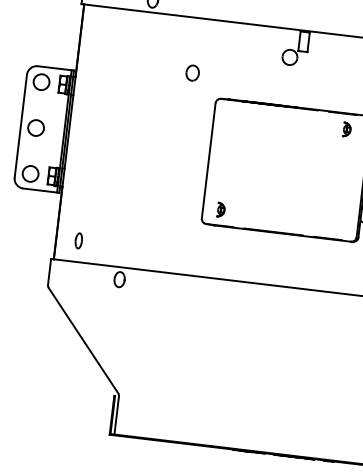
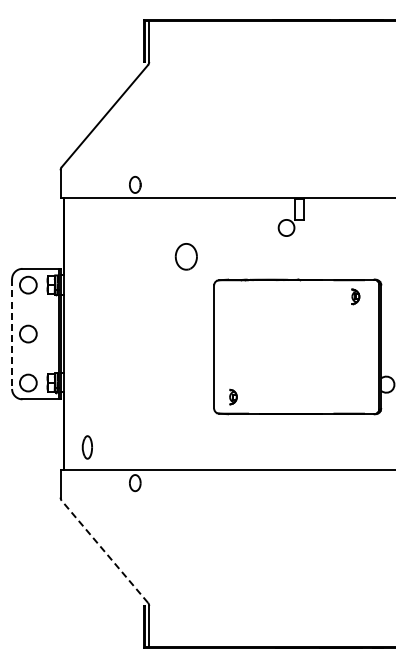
part: (192, 72) -> (185, 256), size x1.6
line: (21, 126) -> (12, 334), solid -> dashed
part: (78, 240) -> (87, 447), size x1.4
line: (83, 340) -> (104, 551), solid -> dashed

